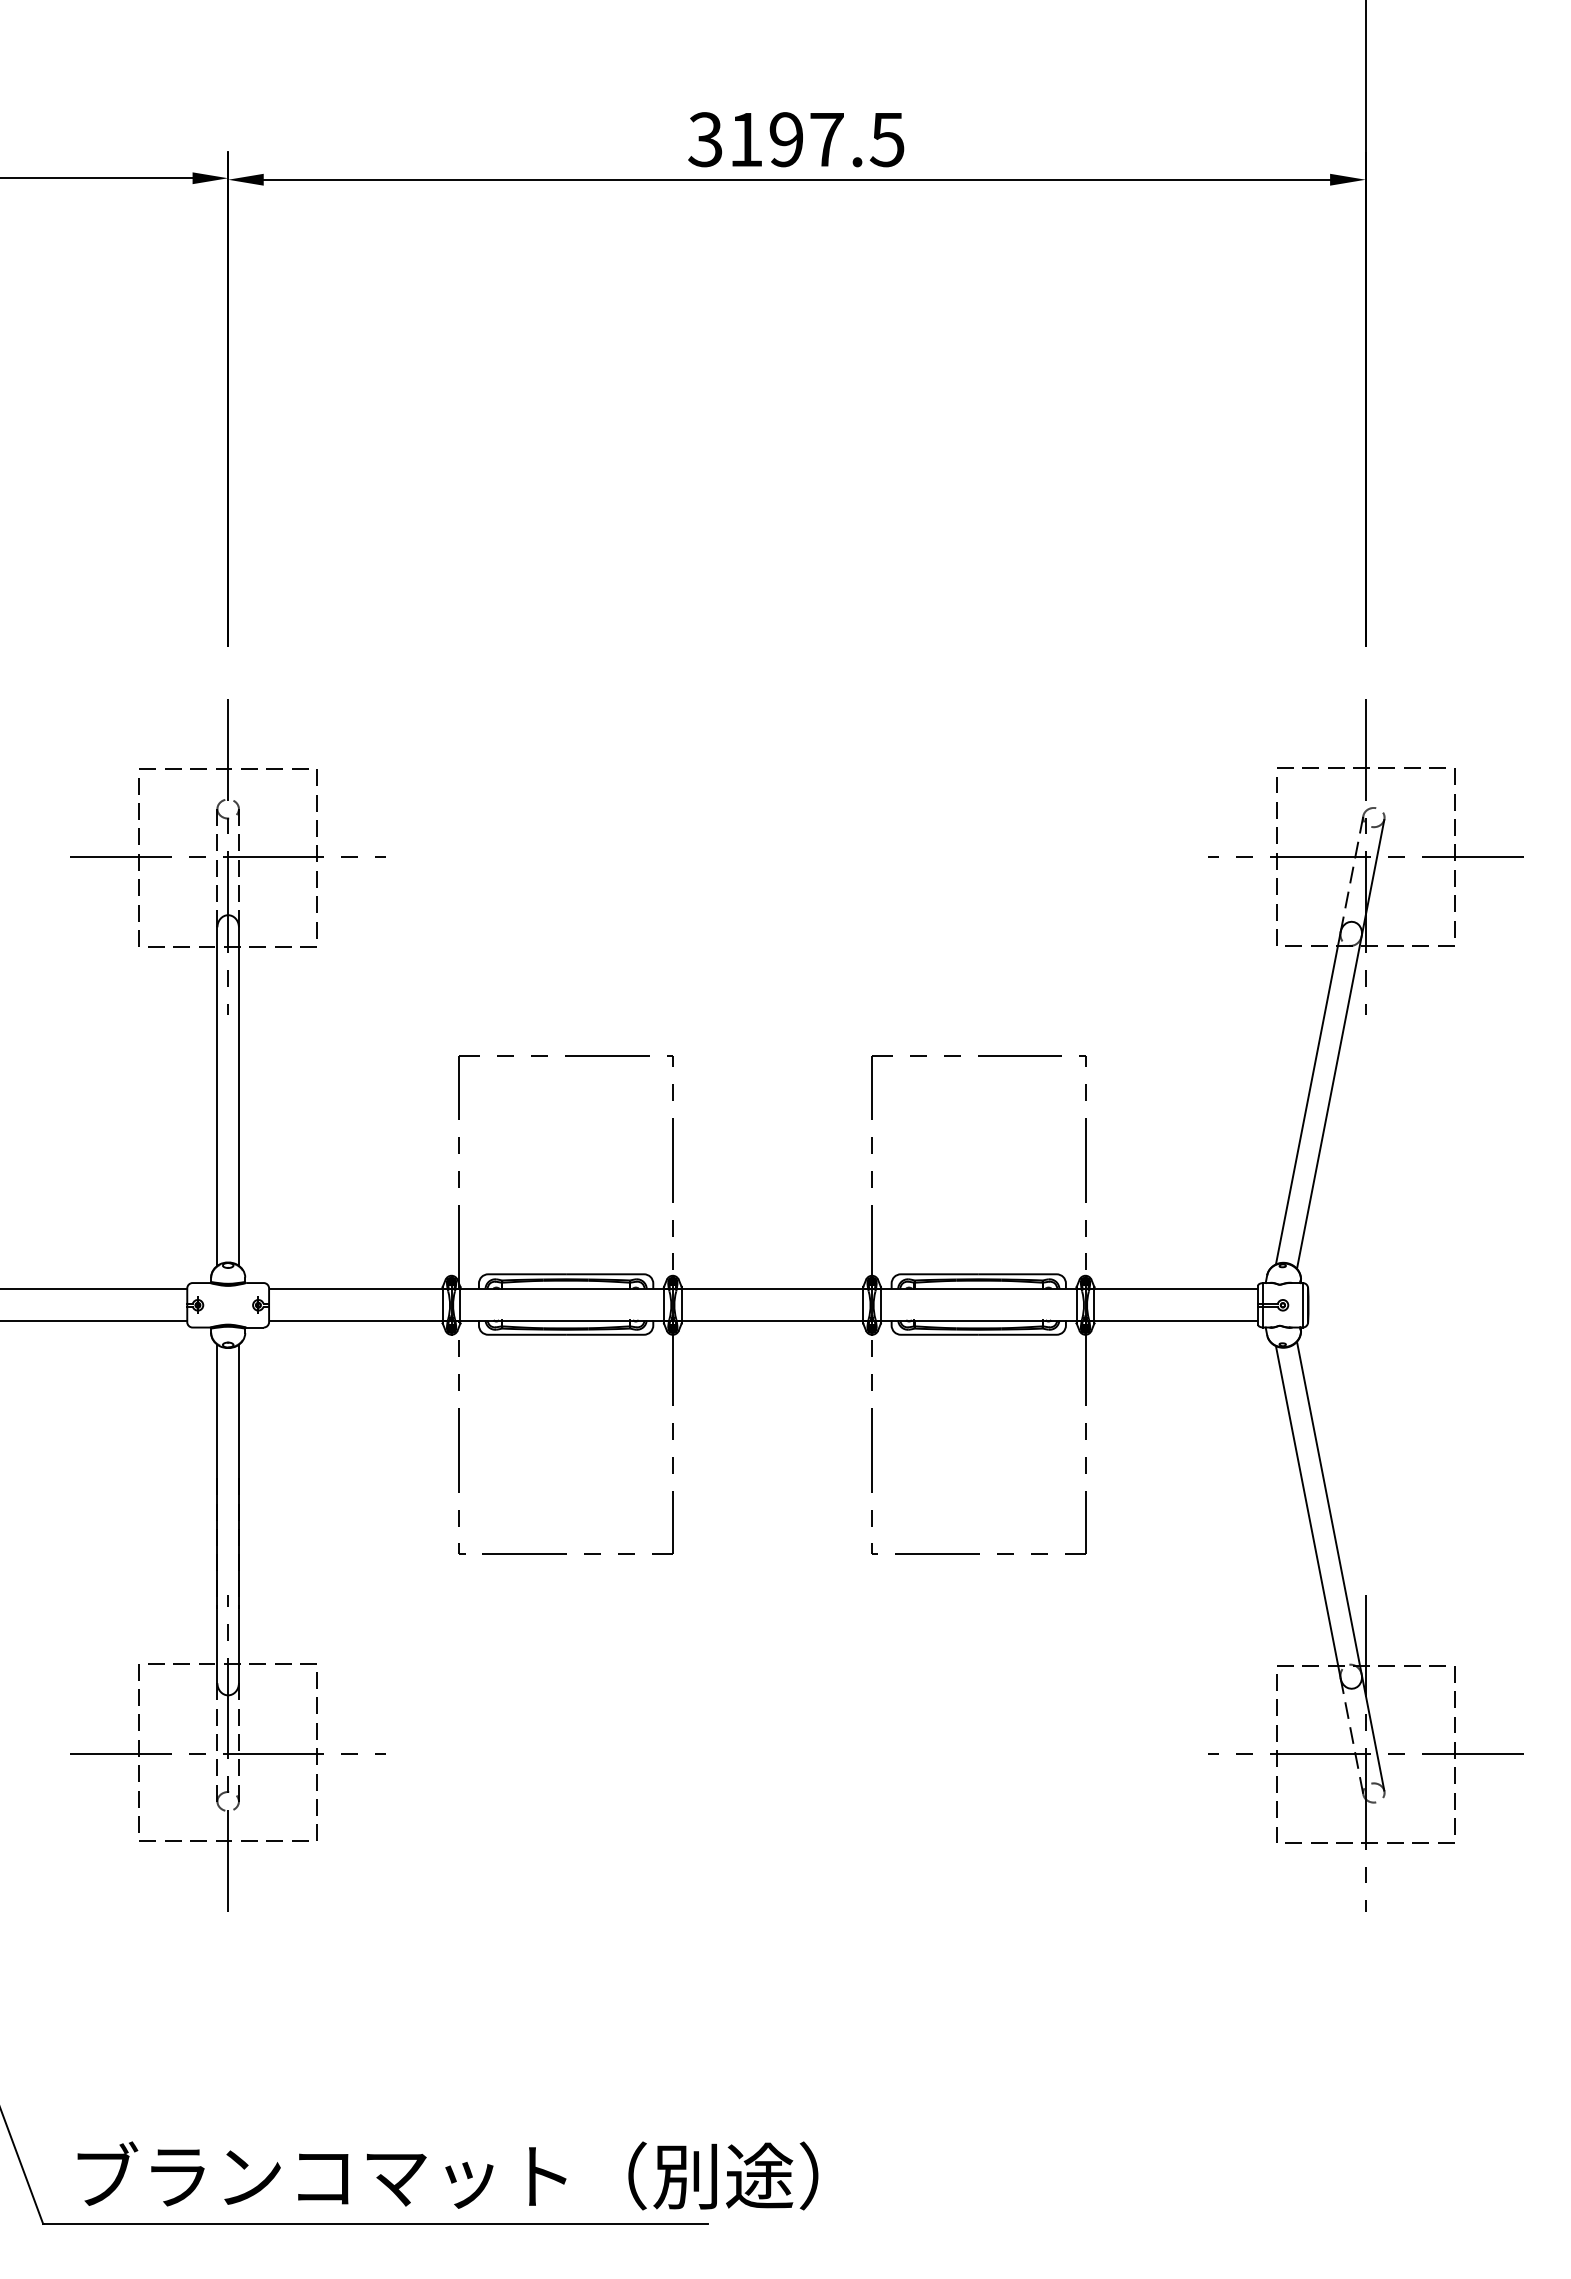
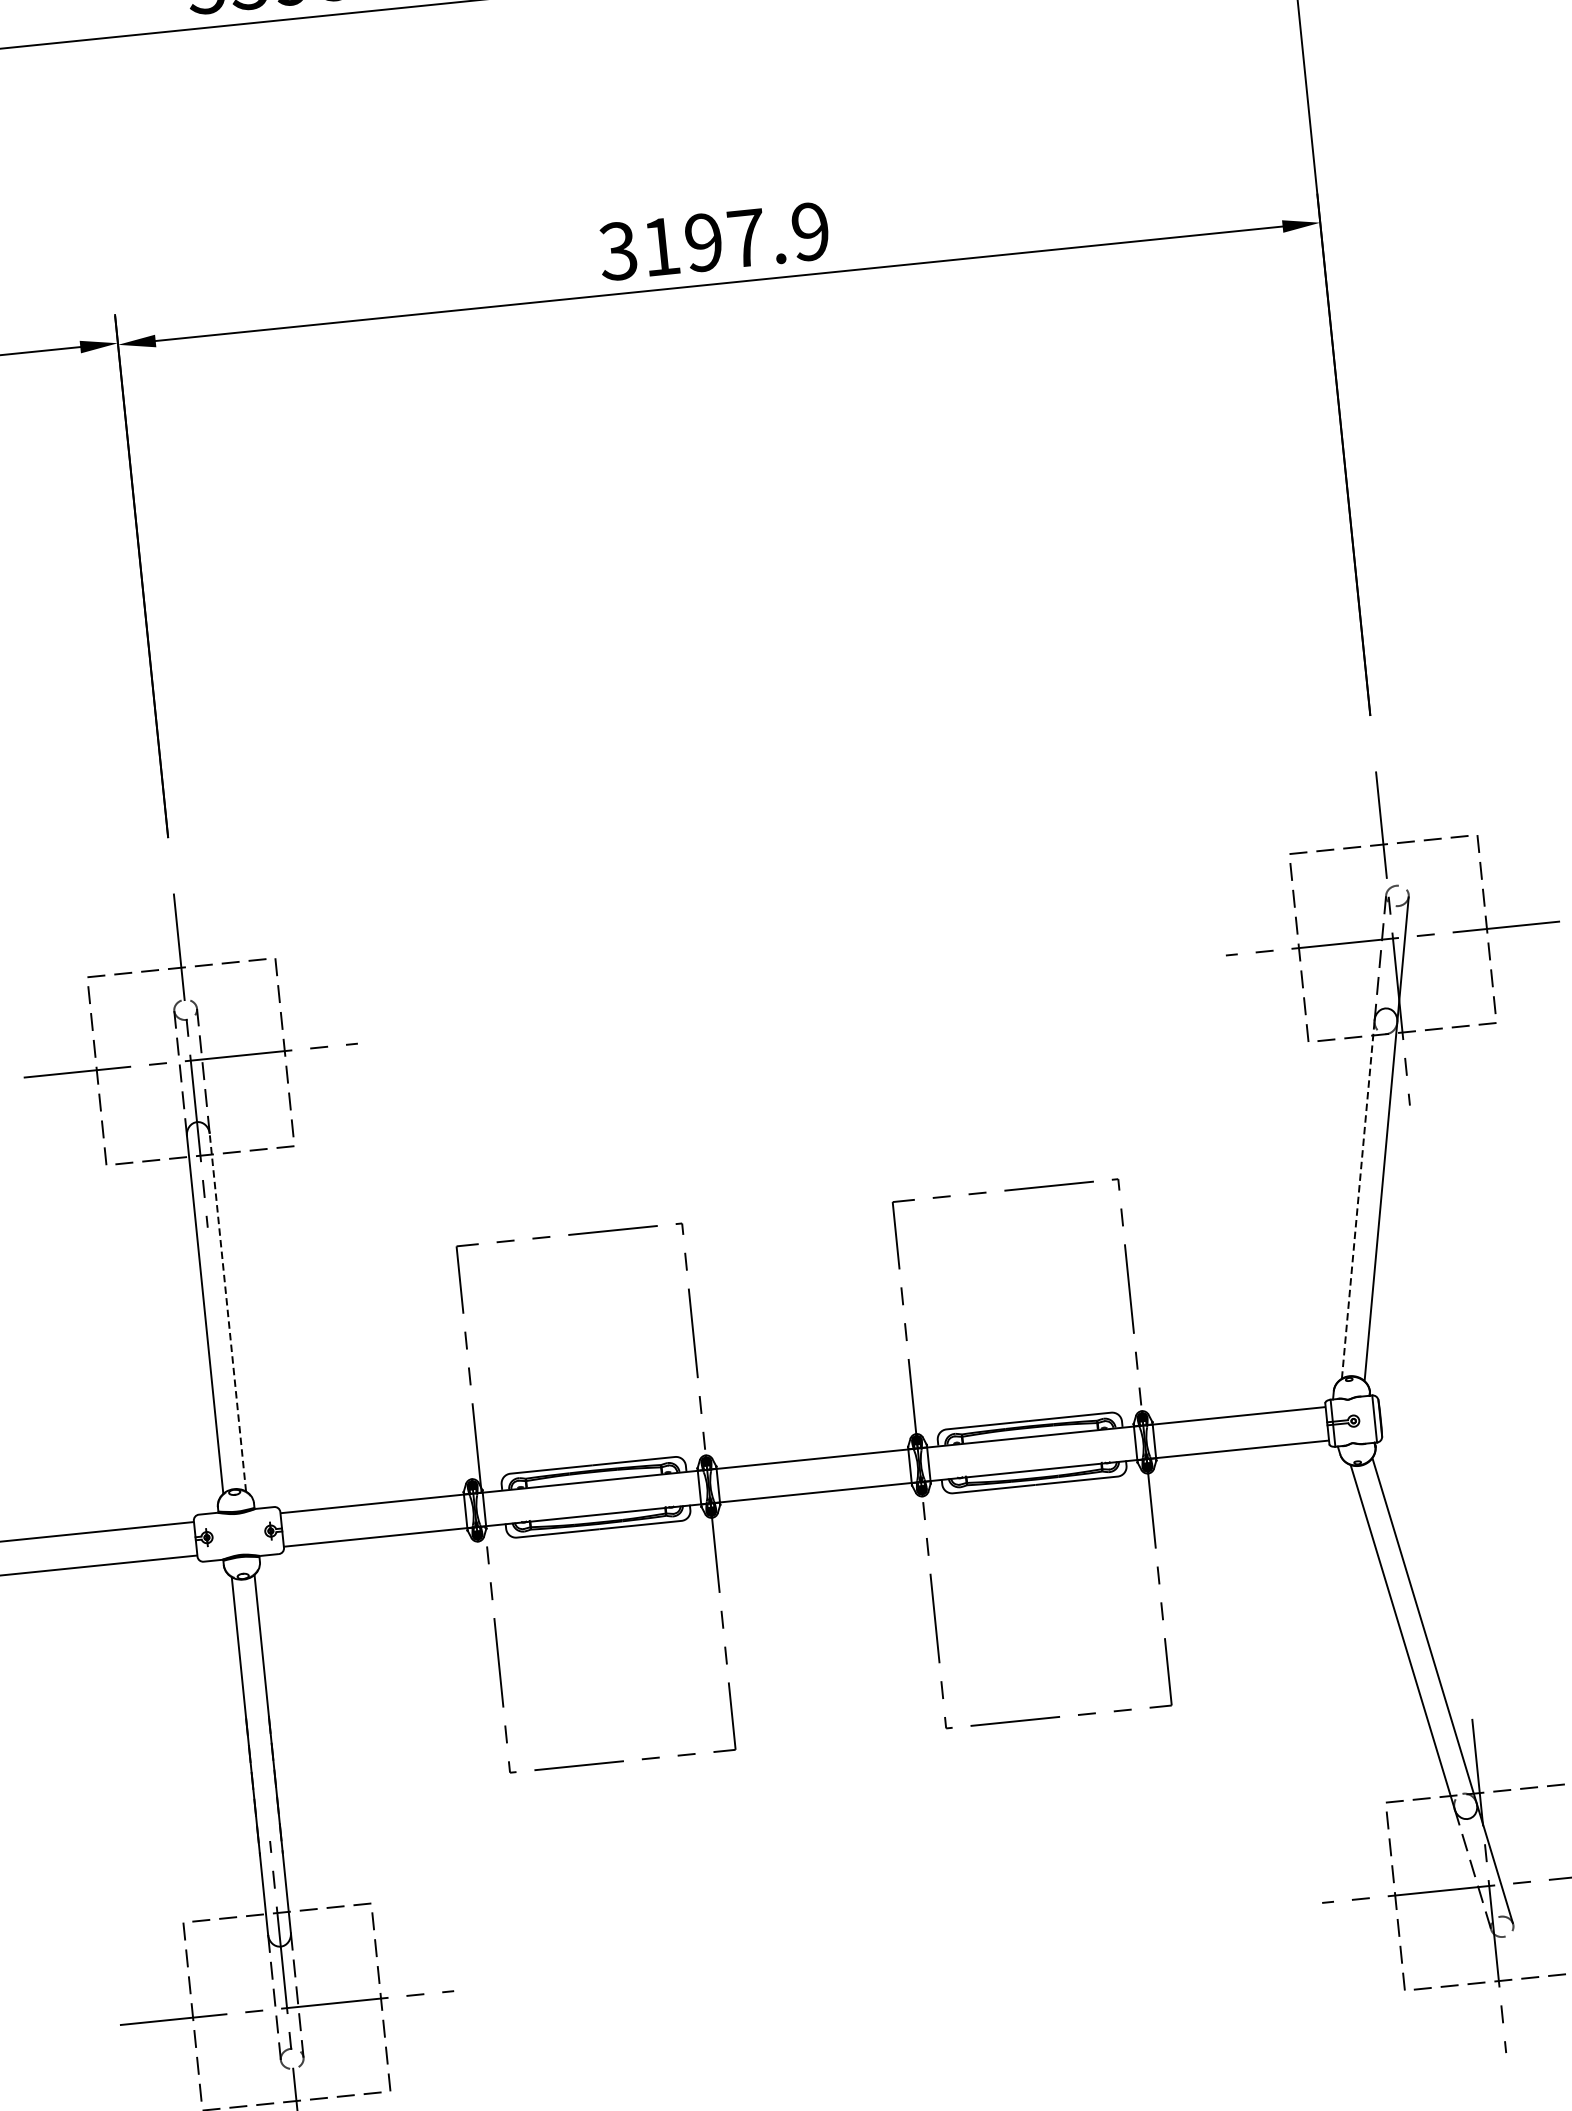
text: (886, 139) -> (809, 231), 3197.5 -> 3197.9
line: (238, 1096) -> (227, 1312), solid -> dashed
line: (1308, 1098) -> (1358, 1199), solid -> dashed

